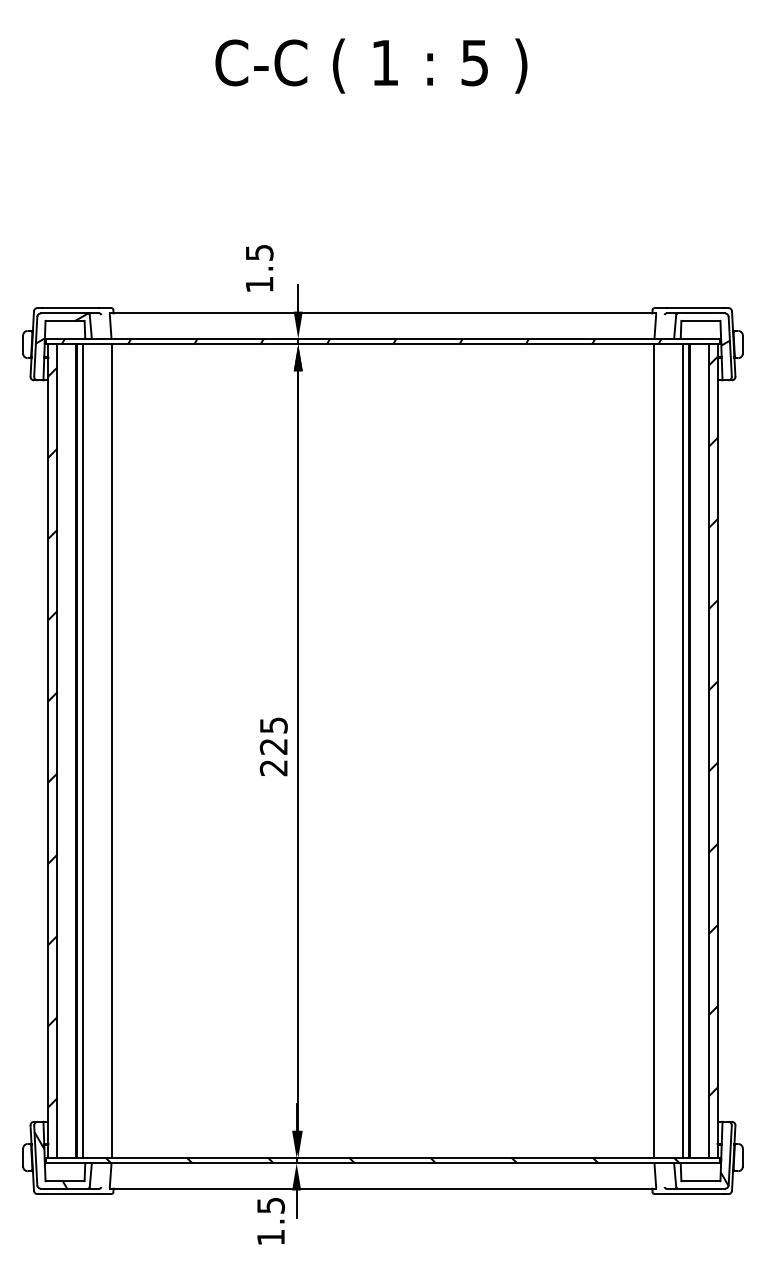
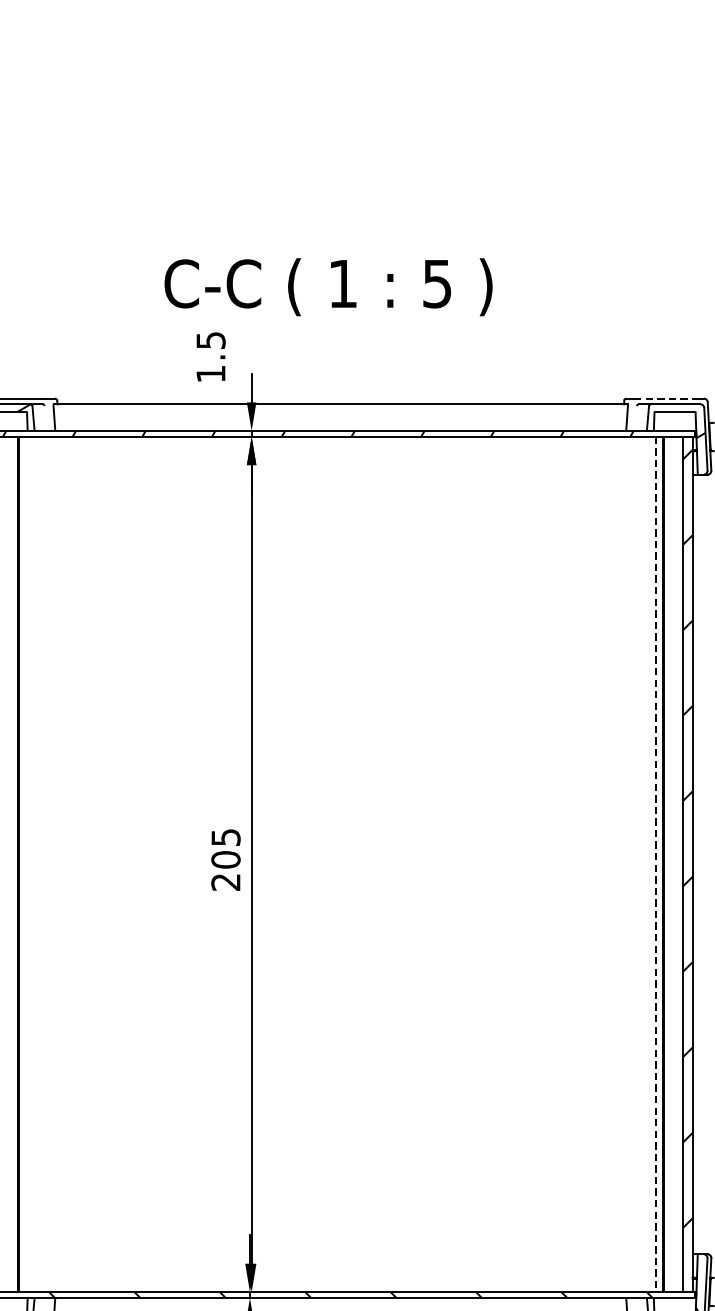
text: (371, 65) -> (328, 286), moved
line: (695, 308) -> (669, 399), solid -> dashed
text: (273, 746) -> (225, 859), 225 -> 205
line: (82, 750) -> (24, 863), removed
line: (111, 750) -> (55, 863), removed
line: (654, 750) -> (626, 863), removed
line: (683, 751) -> (656, 864), solid -> dashed

